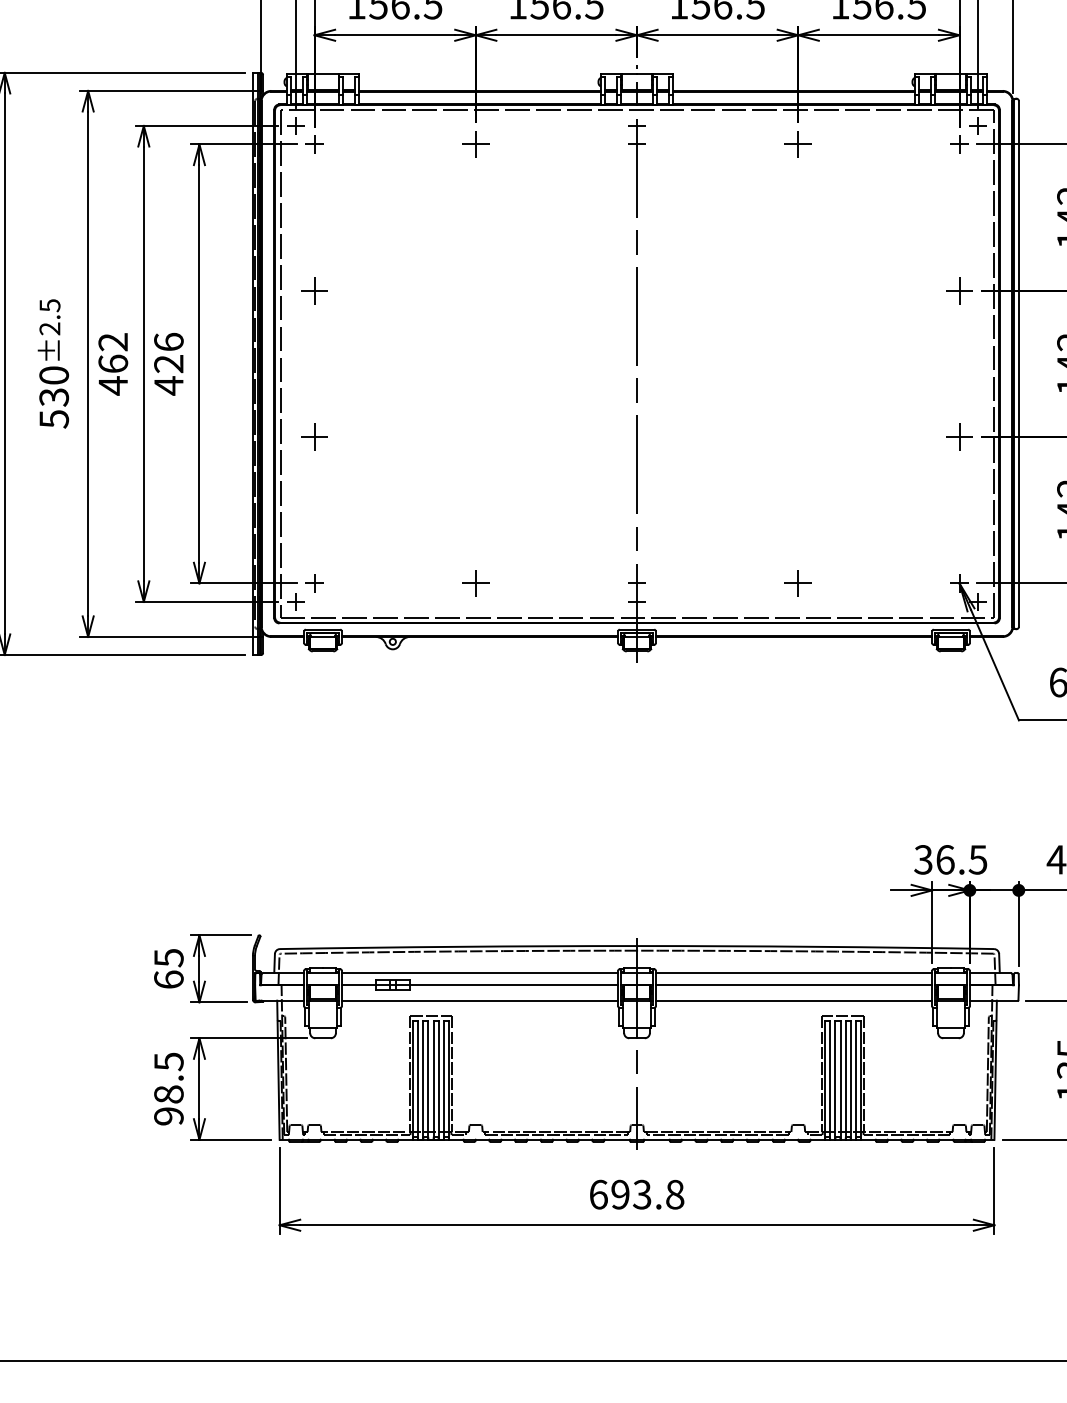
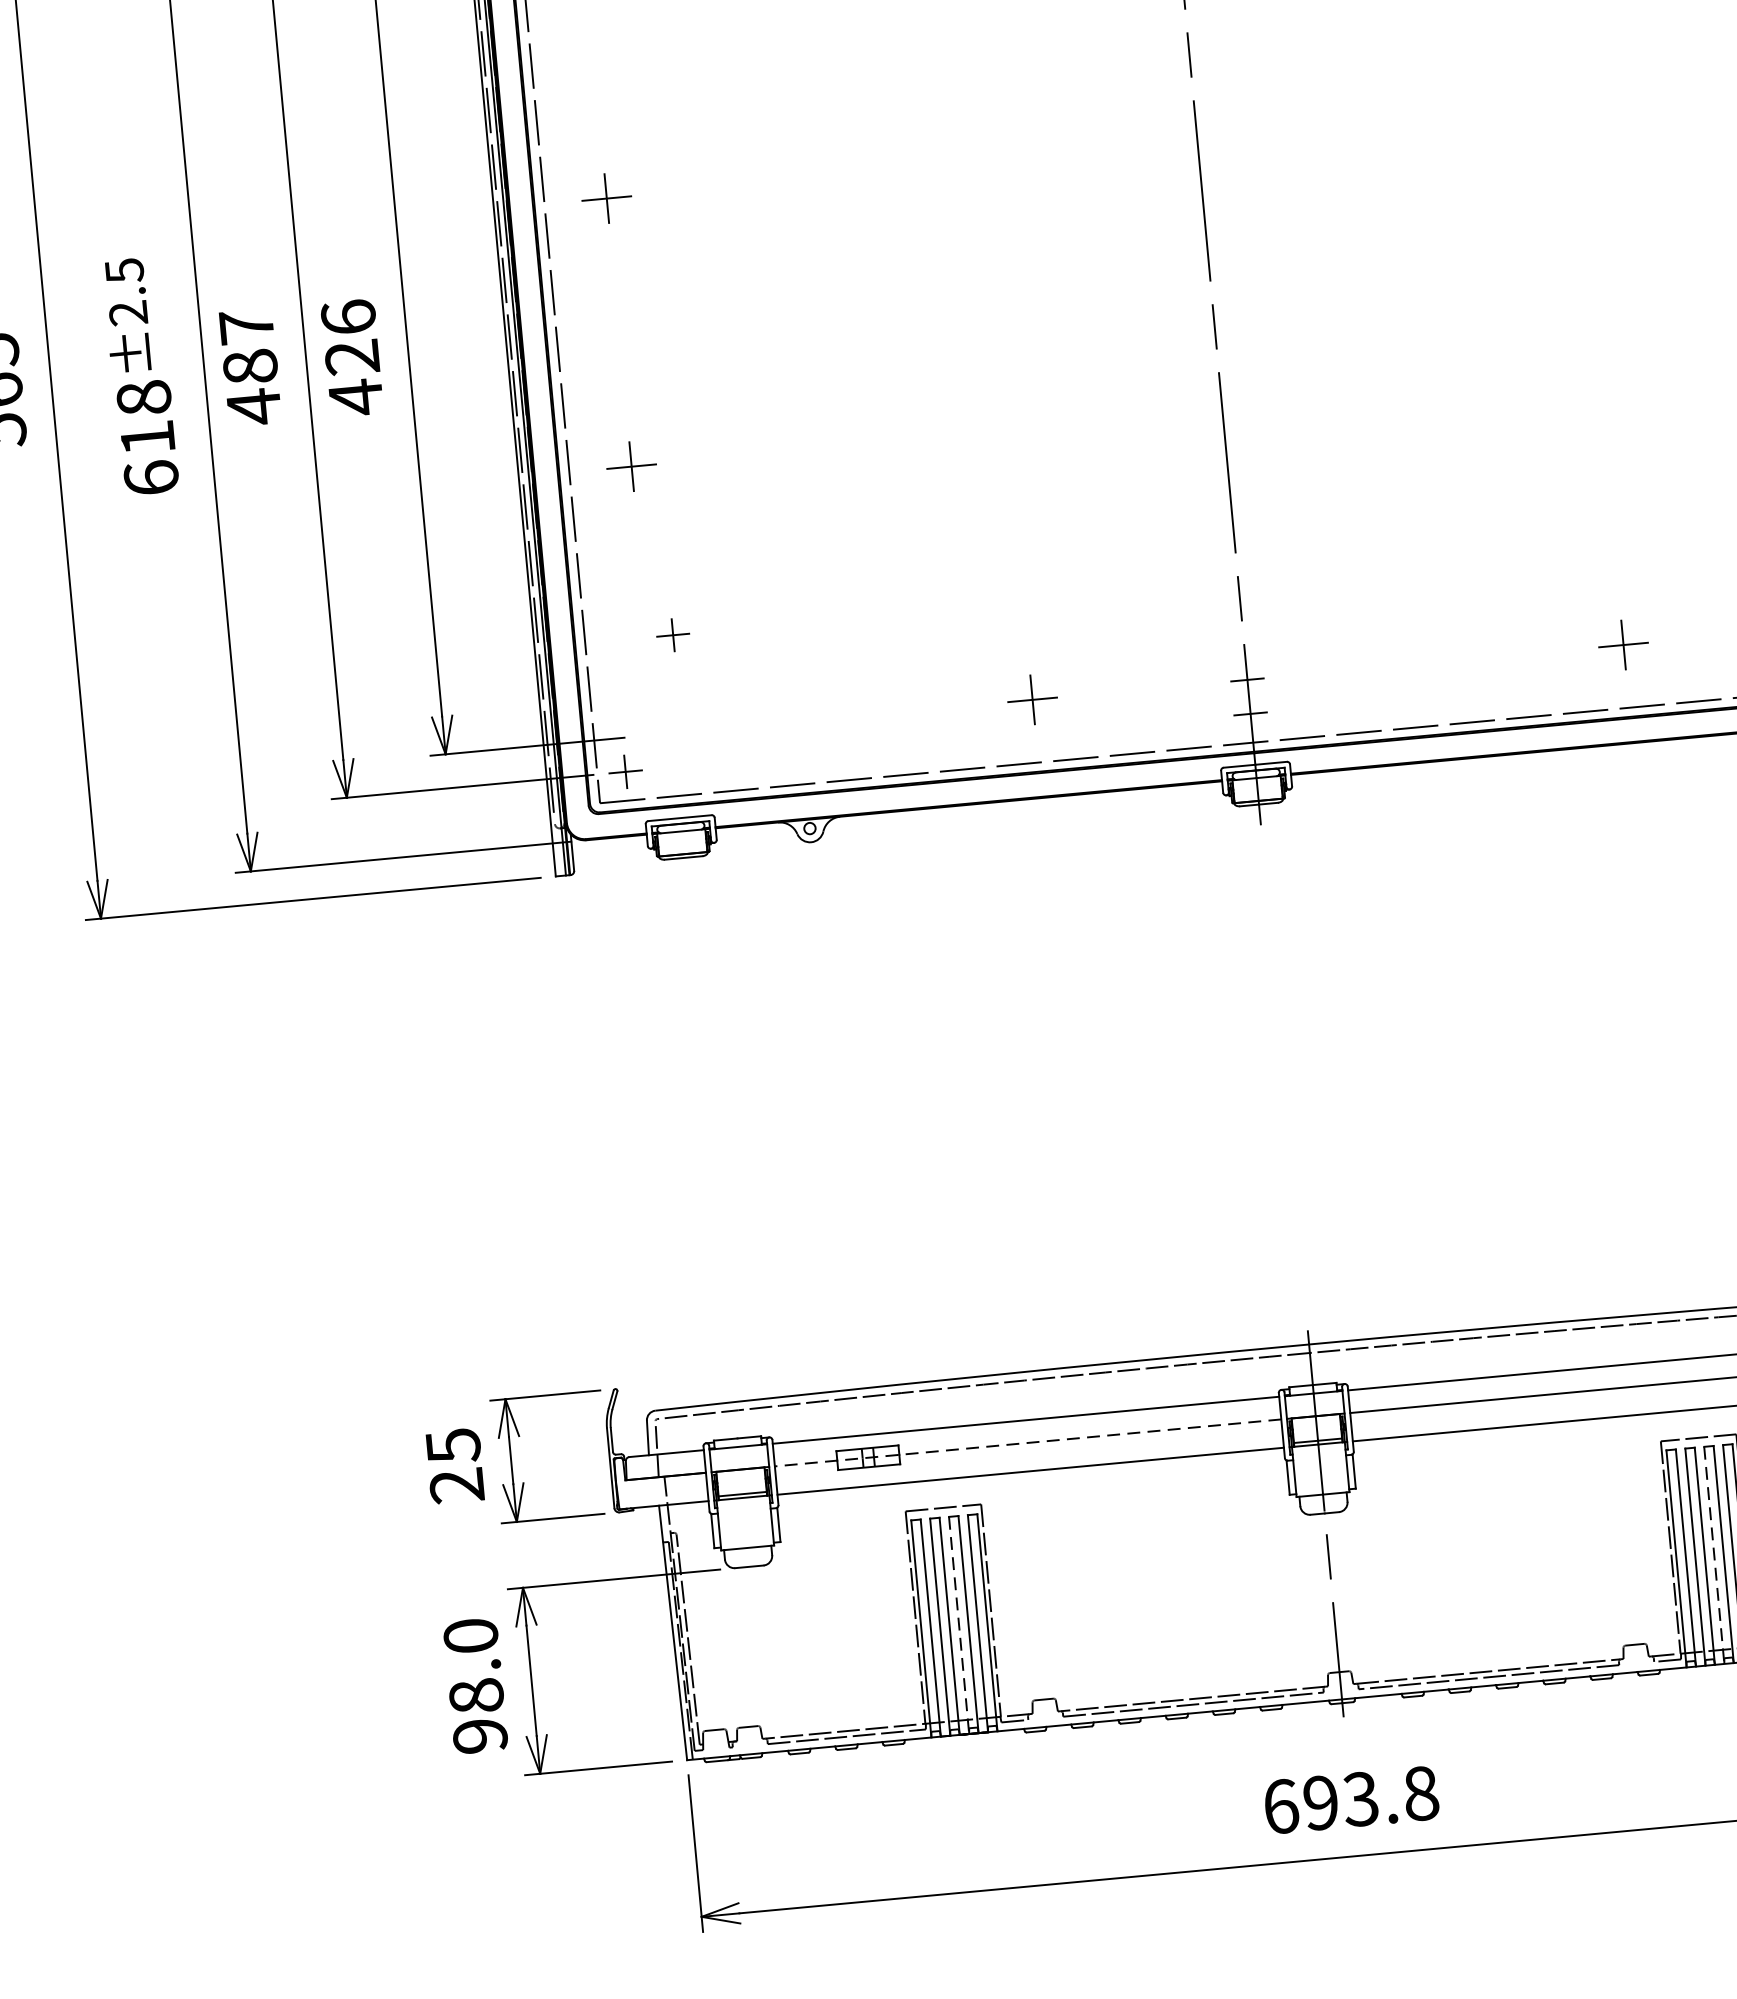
text: (113, 352) -> (248, 345), 462 -> 487
text: (54, 397) -> (148, 438), 530 -> 618
part: (314, 583) -> (673, 635), moved
part: (475, 583) -> (1032, 700), moved
part: (797, 583) -> (1622, 645), moved
text: (168, 979) -> (456, 1485), 65 -> 25
line: (479, 985) -> (1027, 1443), solid -> dashed
text: (168, 1061) -> (470, 1635), 98.5 -> 98.0
line: (433, 1081) -> (959, 1627), solid -> dashed
line: (845, 1081) -> (1714, 1557), solid -> dashed

